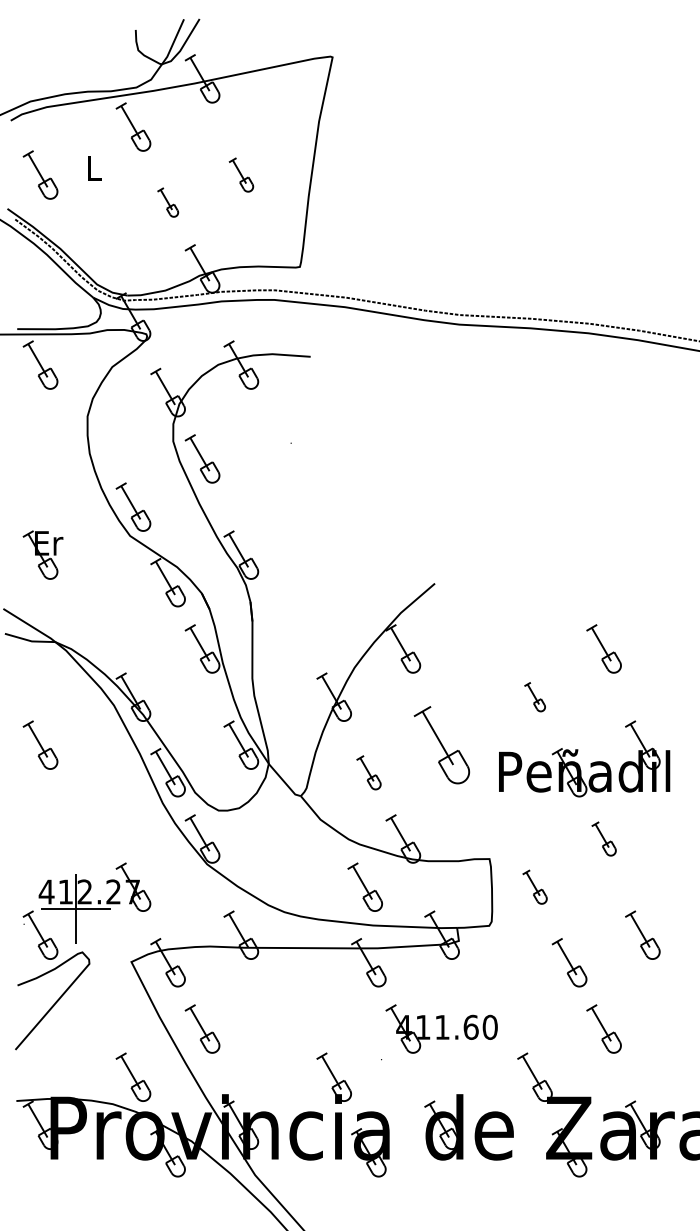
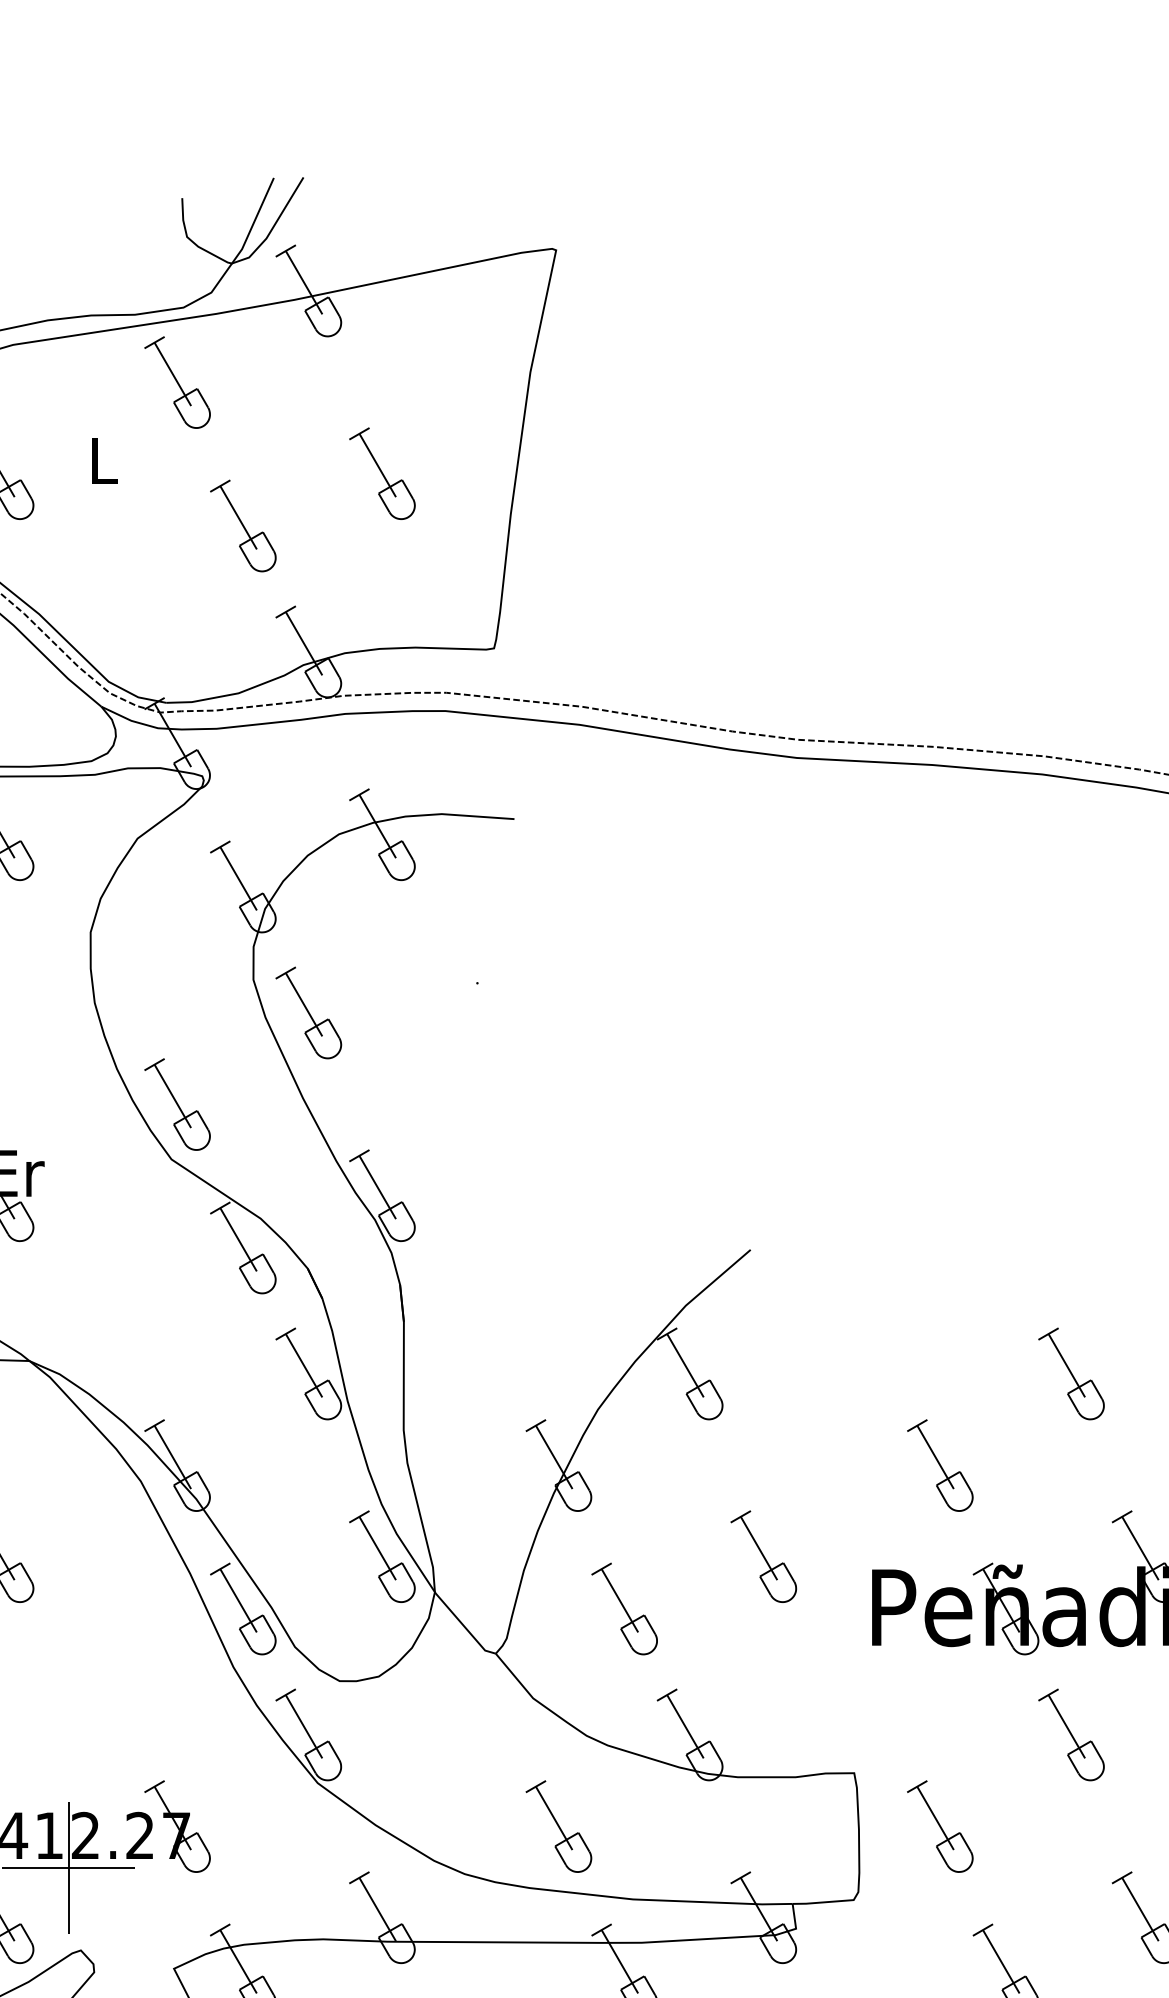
part: (241, 174) -> (383, 472), size x1.43
part: (167, 202) -> (242, 525), size x1.67
part: (534, 696) -> (939, 1464), size x1.67
part: (441, 744) -> (762, 1555), size x0.62
part: (368, 772) -> (624, 1608), size x1.43
part: (603, 838) -> (1070, 1734), size x1.43
part: (364, 886) -> (557, 1825), moved
part: (534, 886) -> (939, 1825), size x1.43

